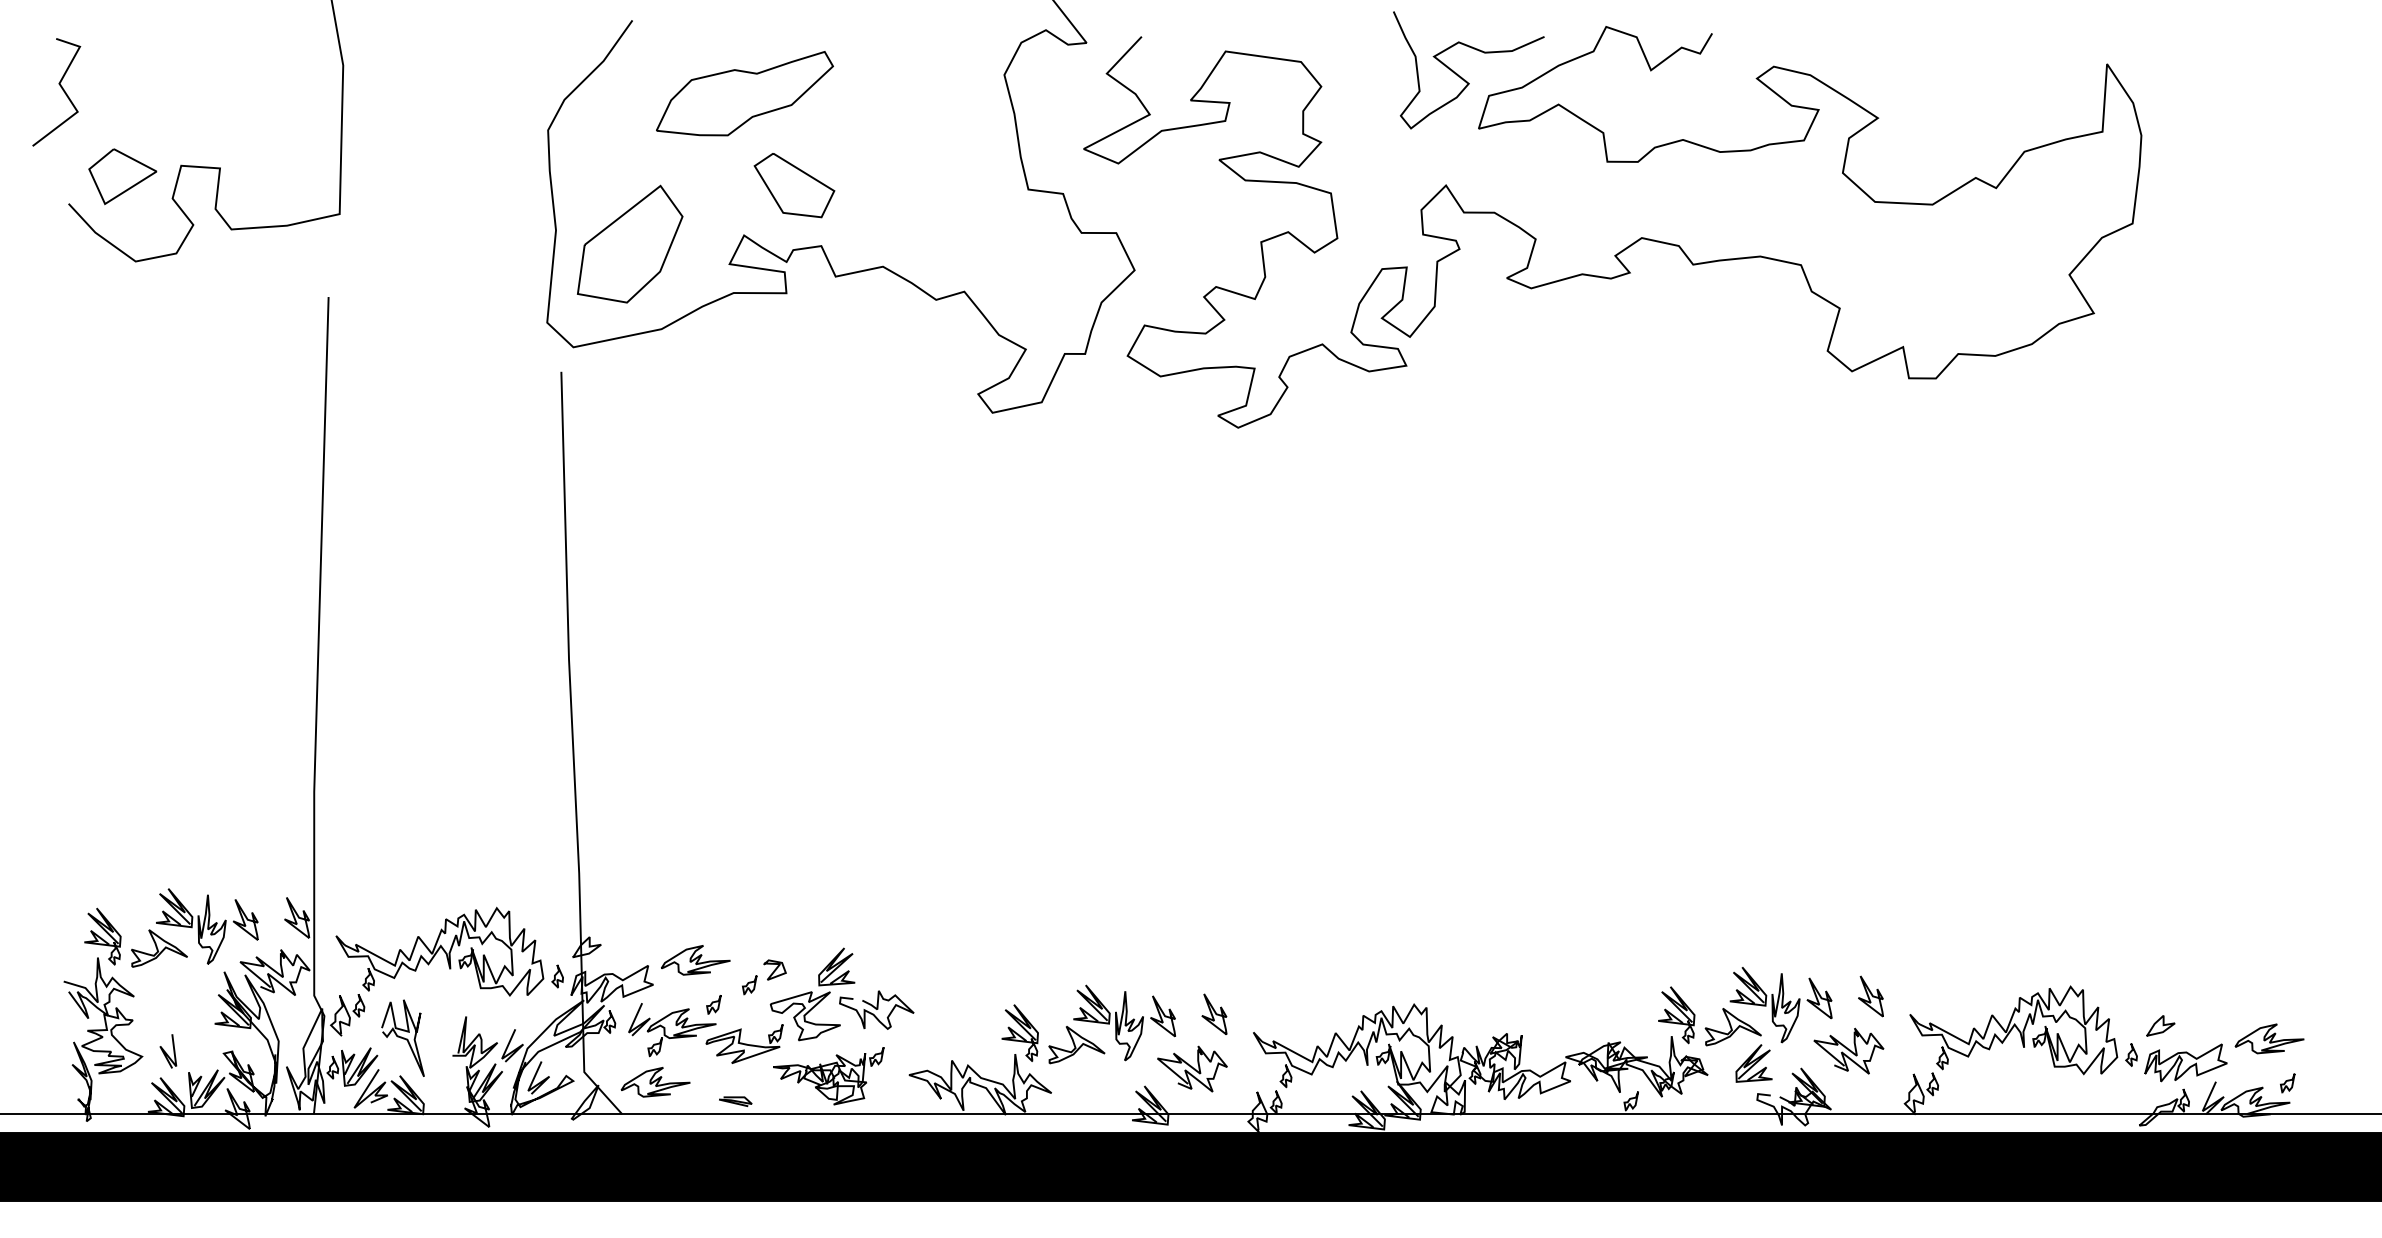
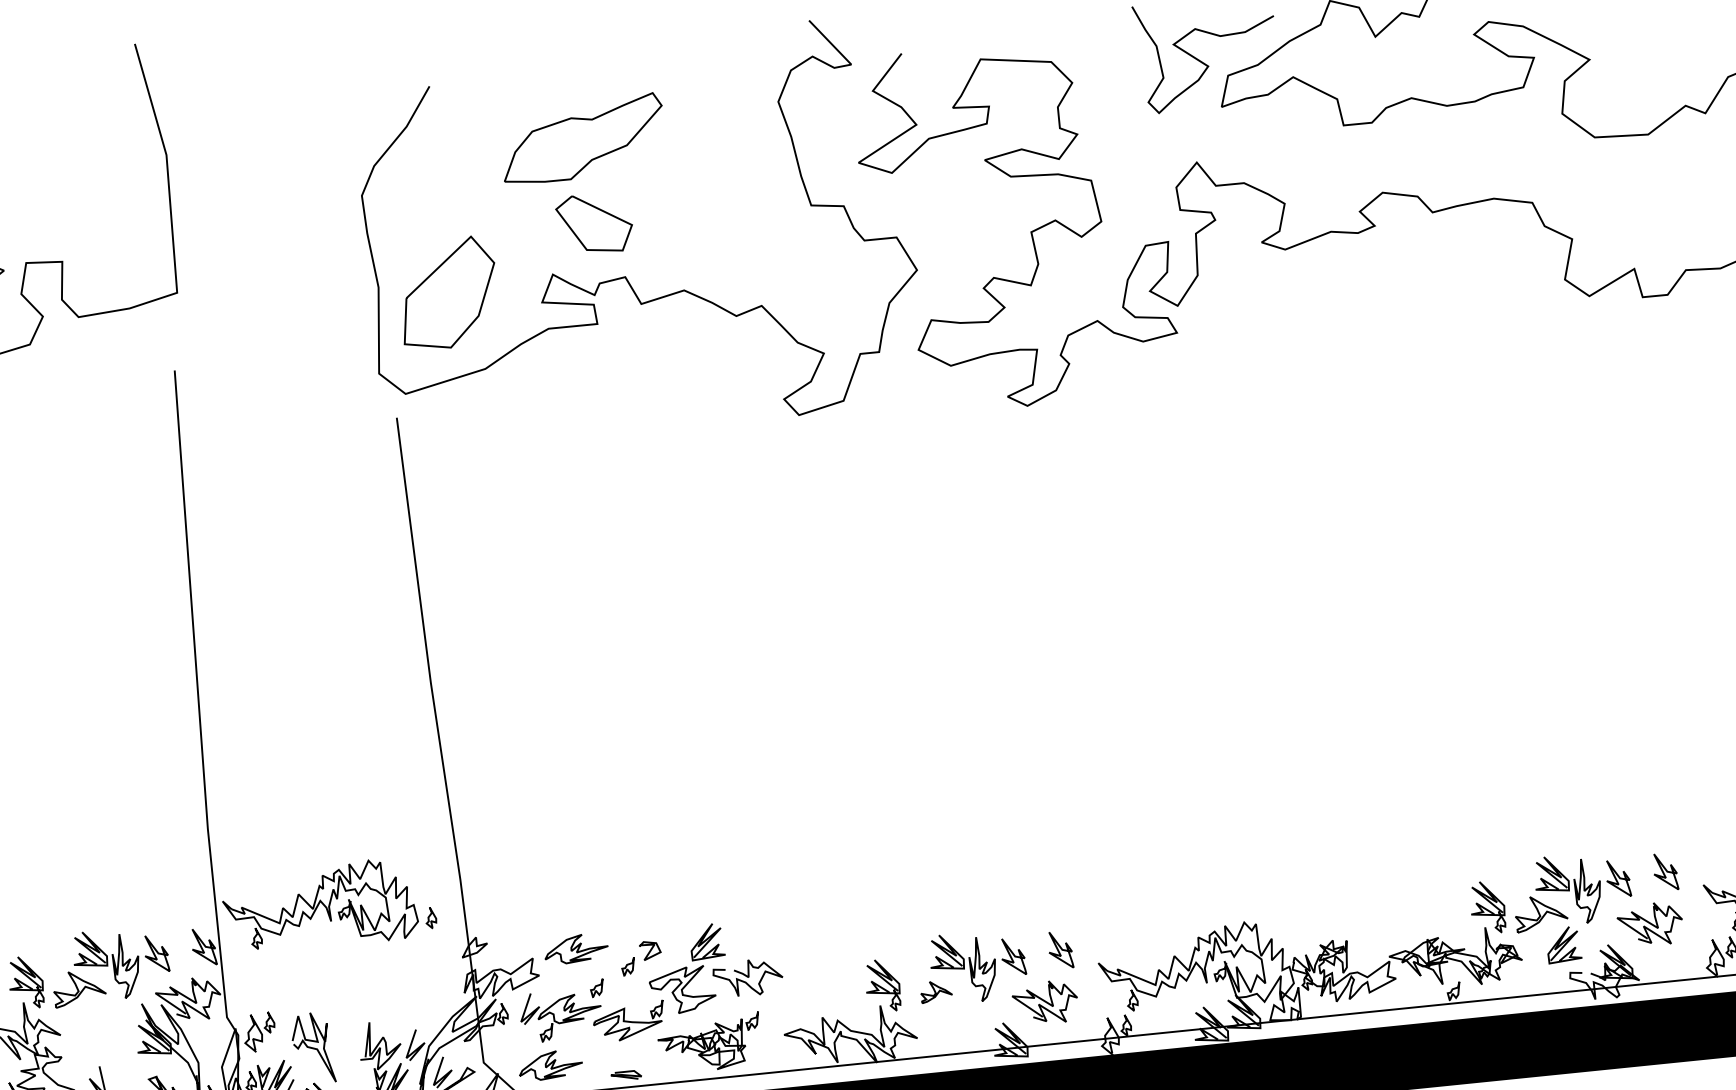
part: (744, 93) -> (582, 139), moved
part: (449, 951) -> (328, 905), moved
part: (1076, 1045) -> (936, 991), size x0.6

